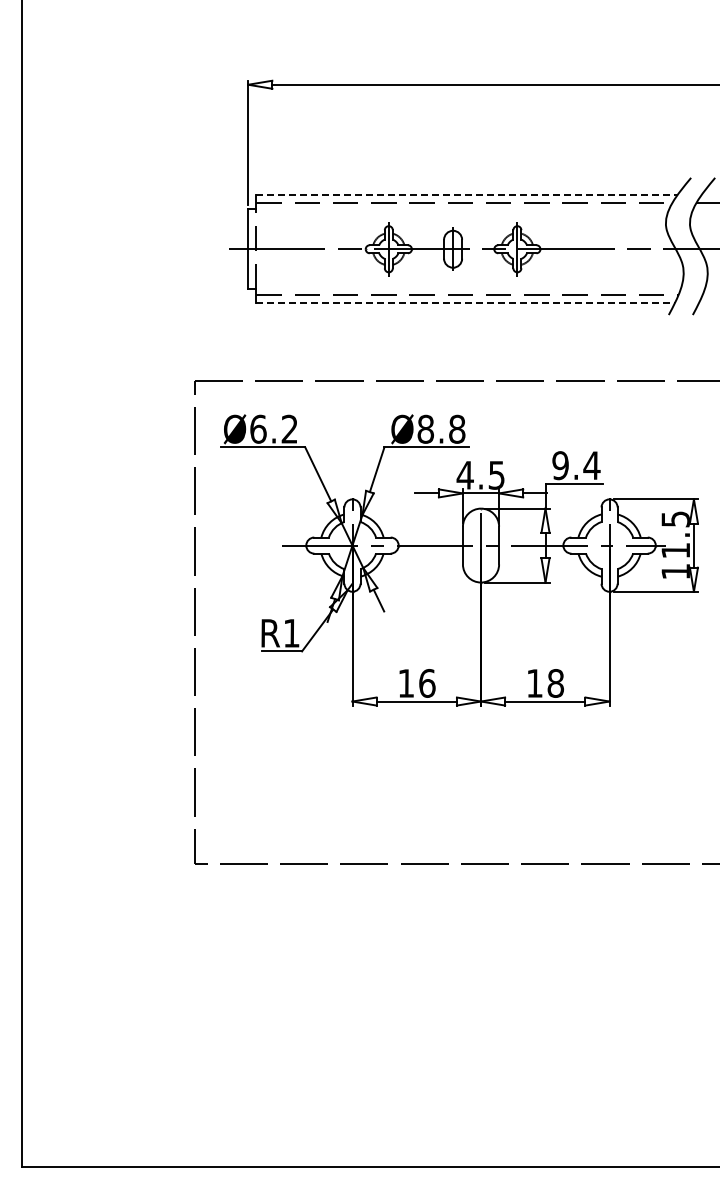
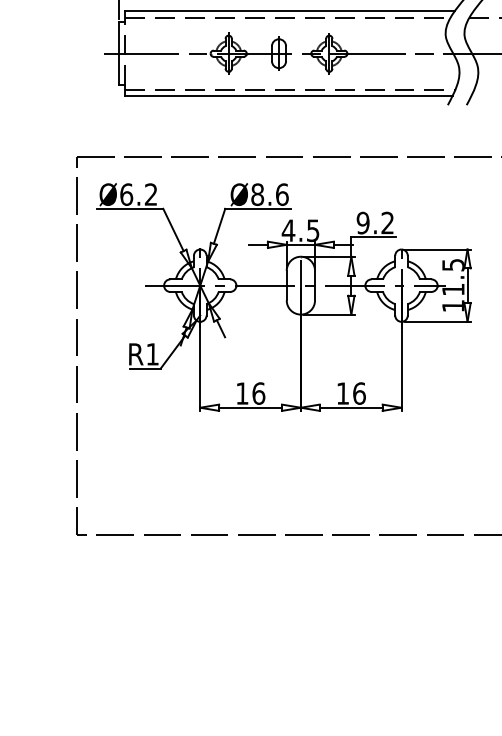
line: (466, 195) -> (289, 11), dashed -> solid
line: (466, 303) -> (289, 96), dashed -> solid
text: (457, 428) -> (282, 194), Ø8.8 -> Ø8.6
text: (591, 465) -> (387, 222), 9.4 -> 9.2
text: (555, 683) -> (359, 393), 18 -> 16

